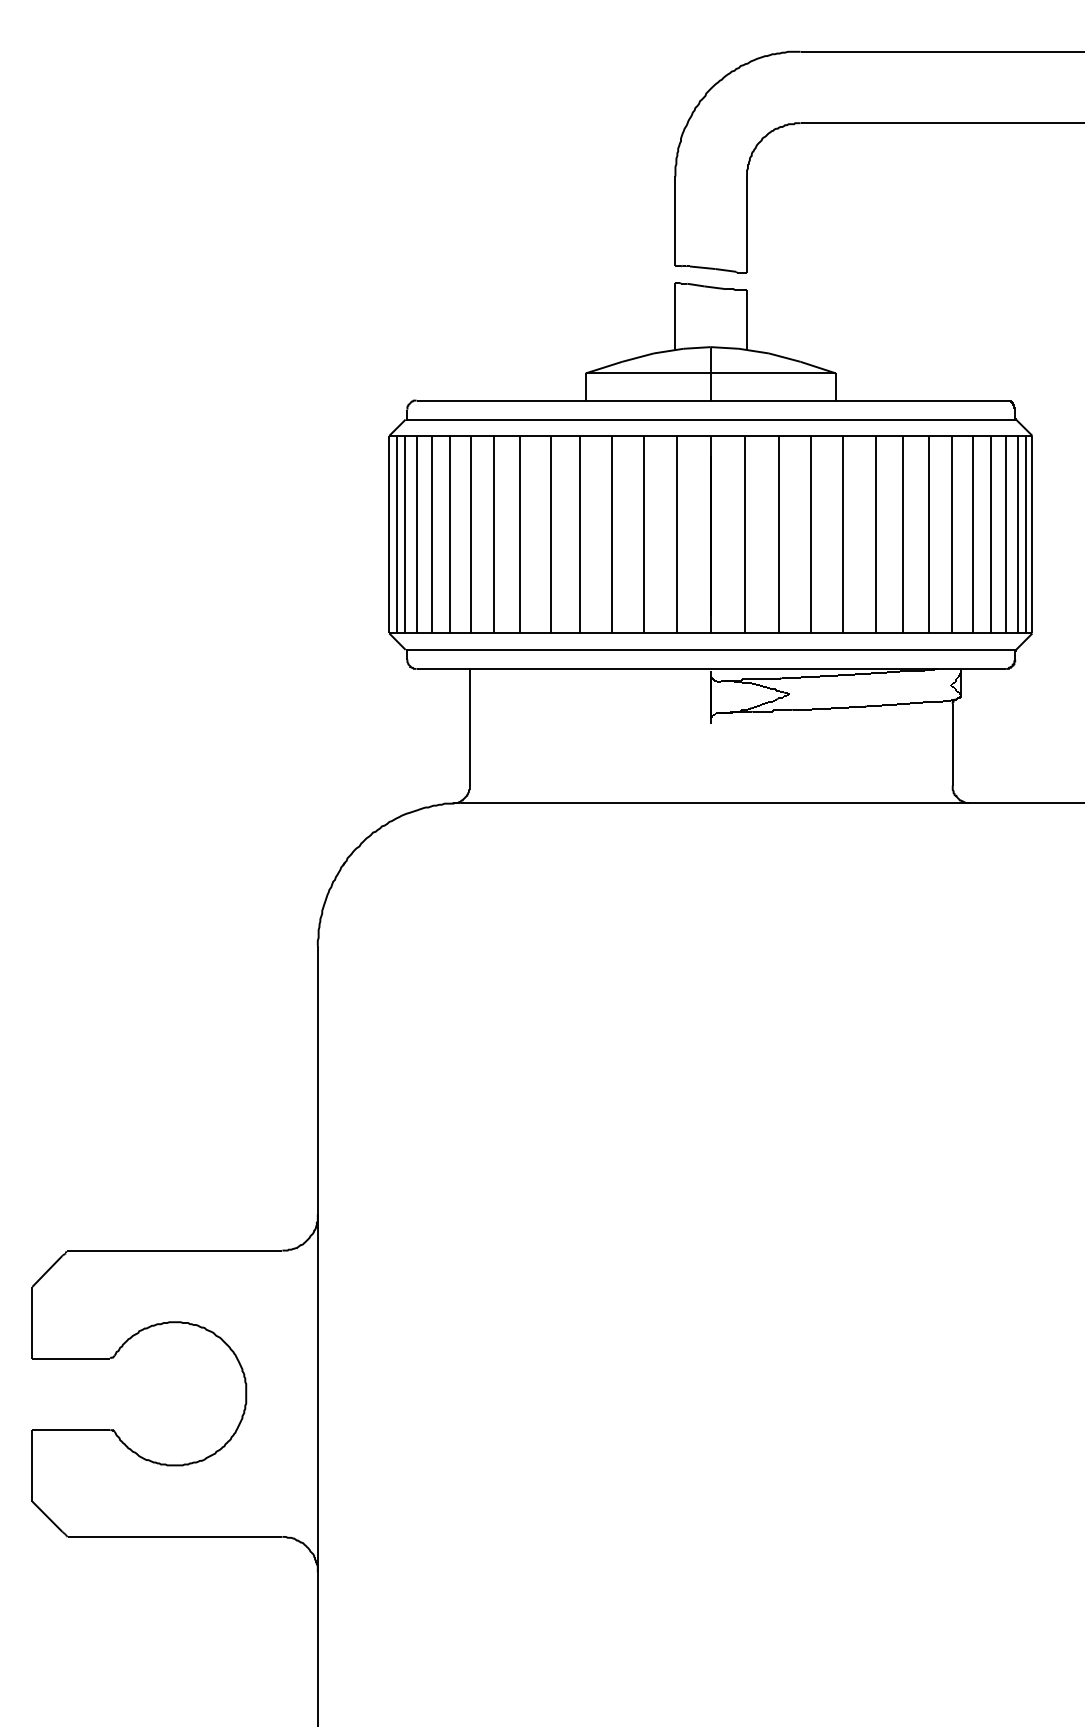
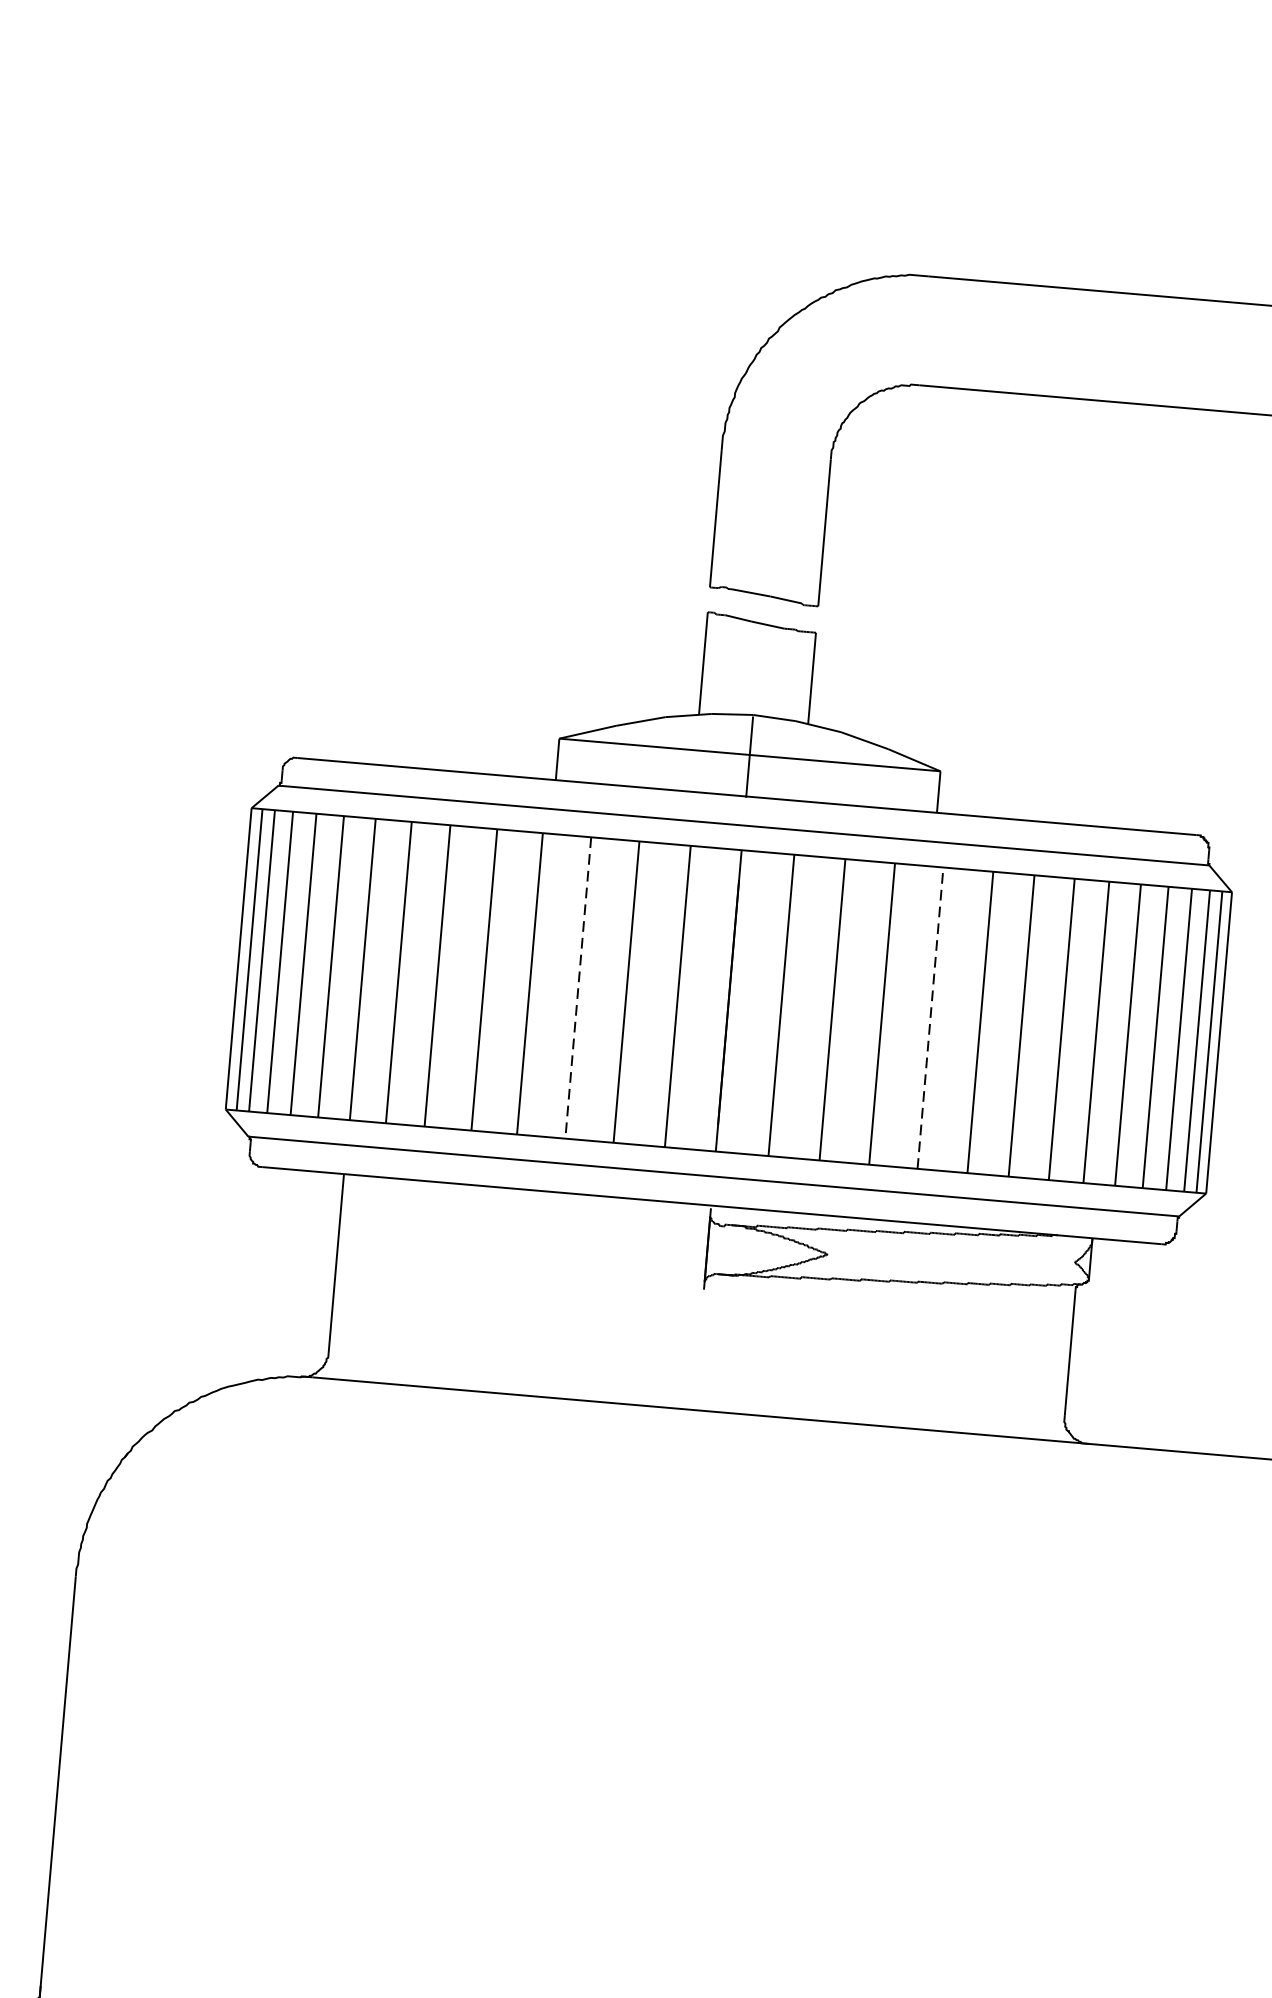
line: (612, 534) -> (578, 987), solid -> dashed
line: (843, 534) -> (931, 1018), solid -> dashed

